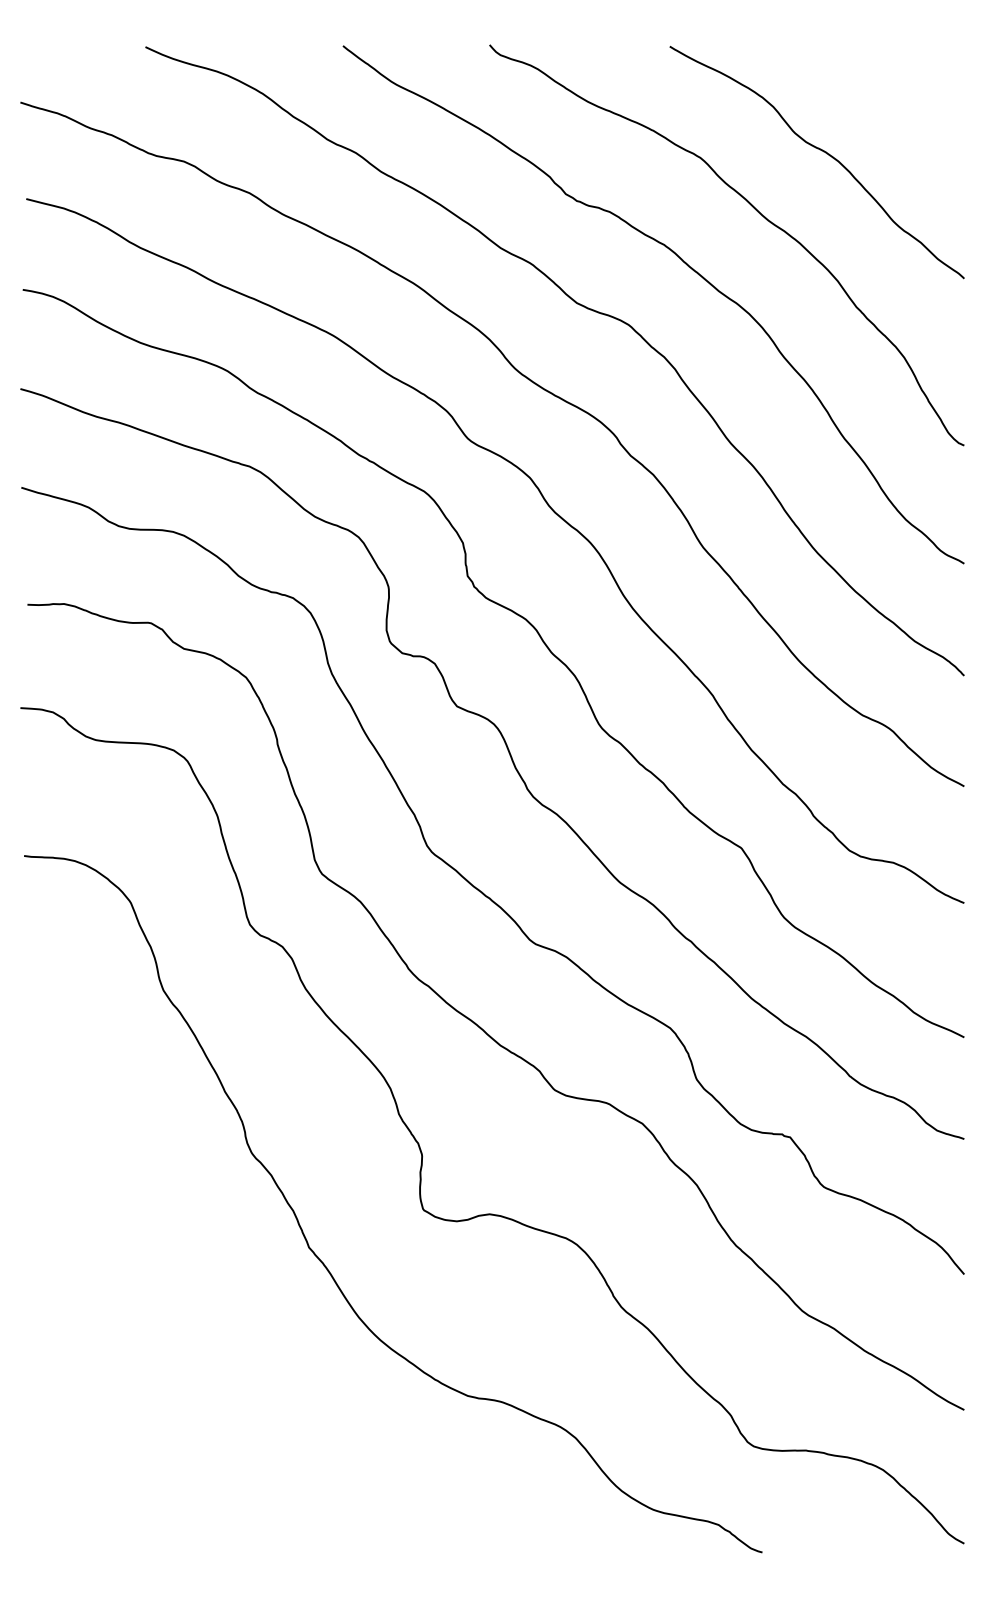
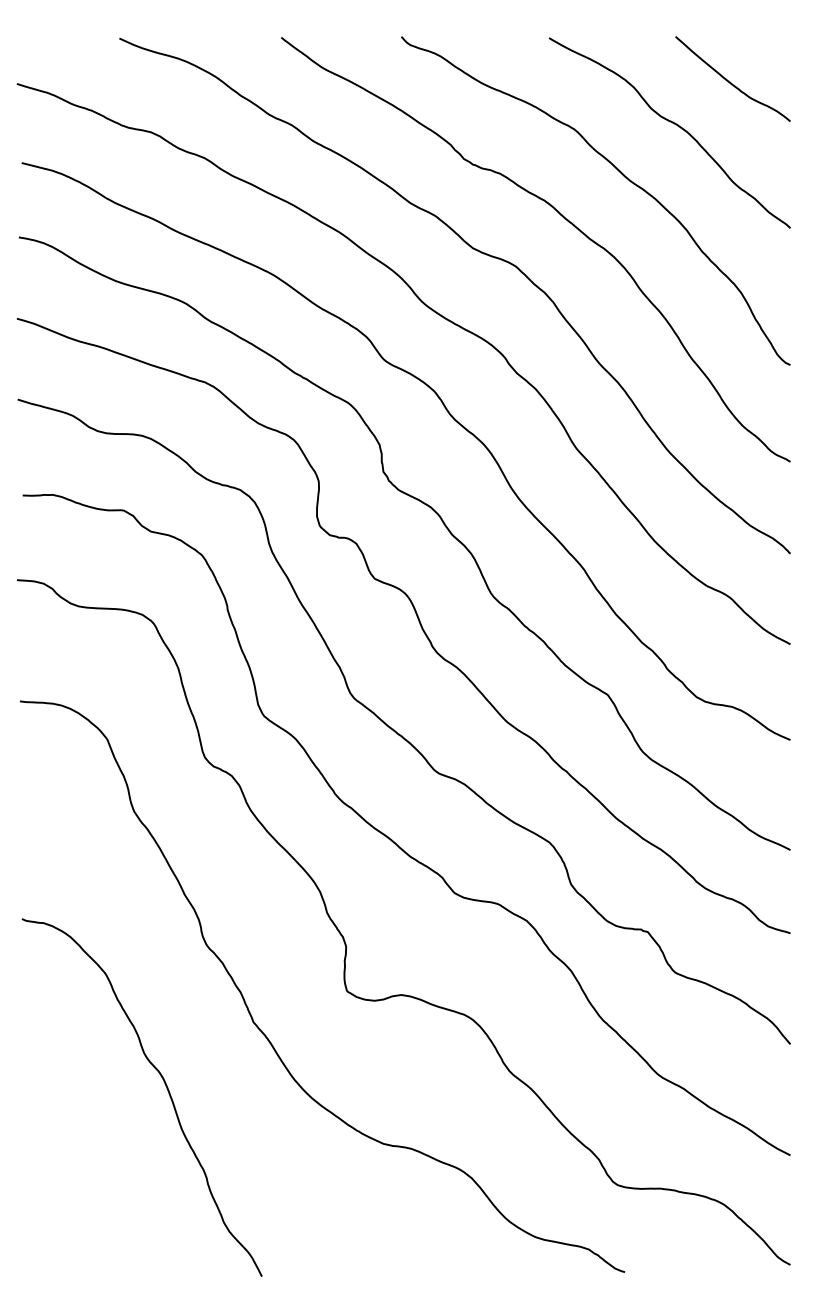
curve: (890, 99) -> (729, 81), added
curve: (202, 1327) -> (166, 1087), added

